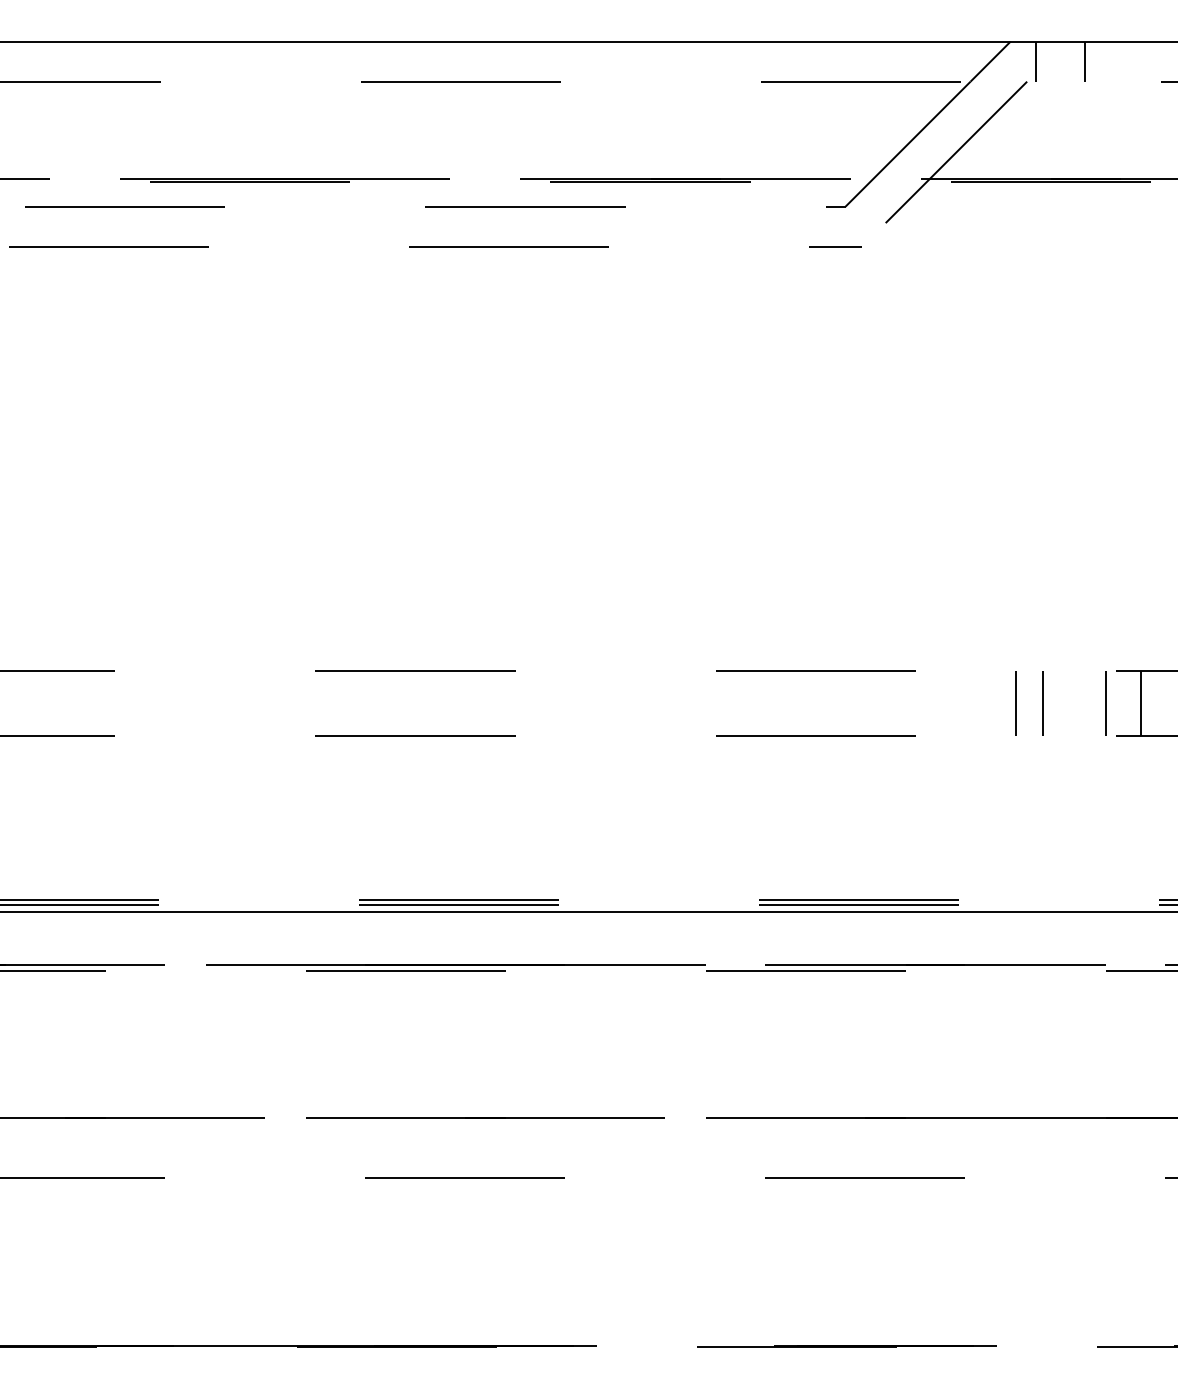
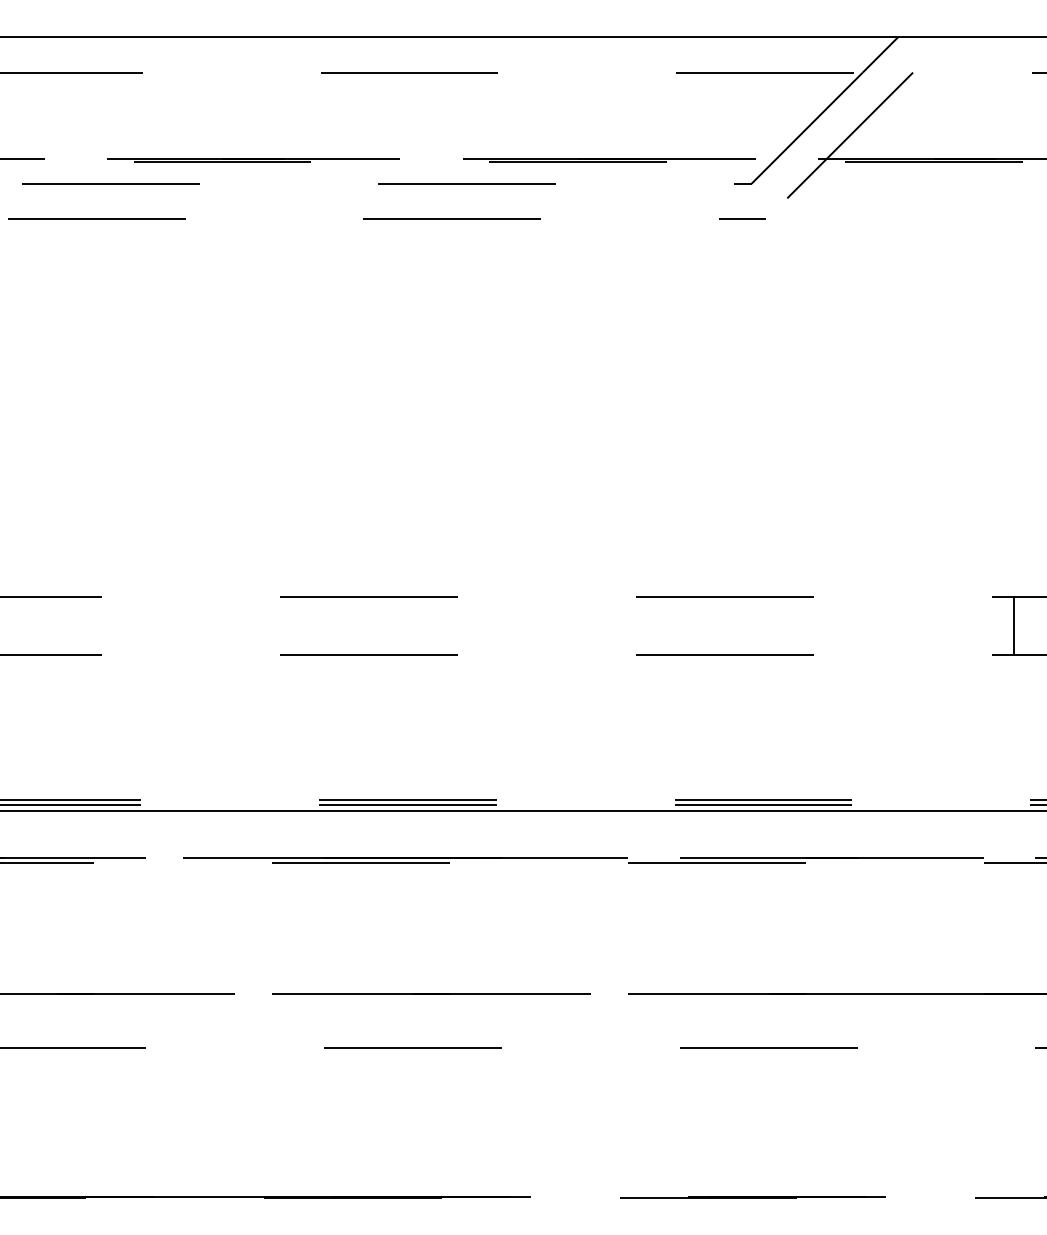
line: (1035, 61) -> (920, 54), removed
line: (1084, 61) -> (964, 54), removed
line: (1015, 703) -> (902, 625), removed
line: (1043, 703) -> (927, 625), removed
line: (1105, 703) -> (982, 625), removed

